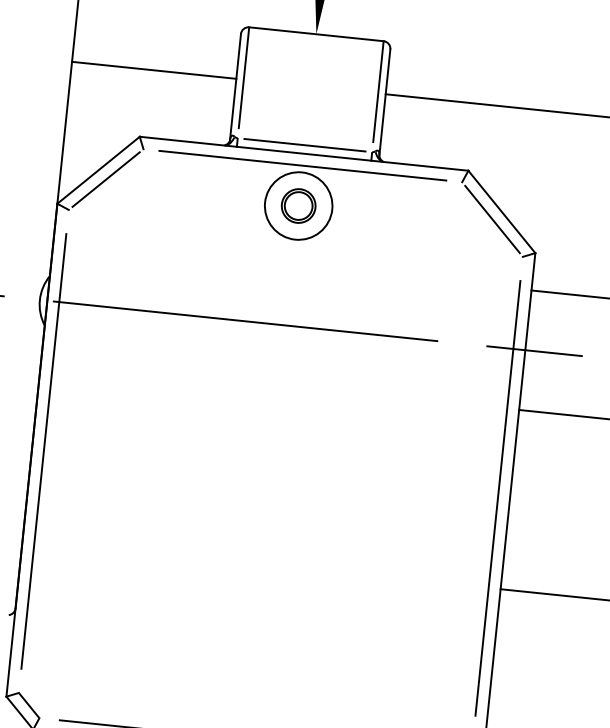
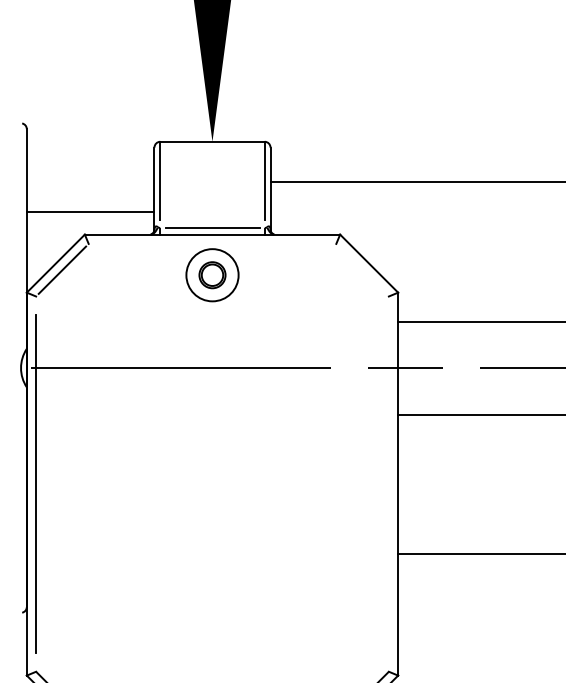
line: (153, 70) -> (90, 212), moved
line: (302, 165) -> (212, 243), removed
line: (492, 218) -> (362, 269), removed
line: (497, 498) -> (388, 484), removed

